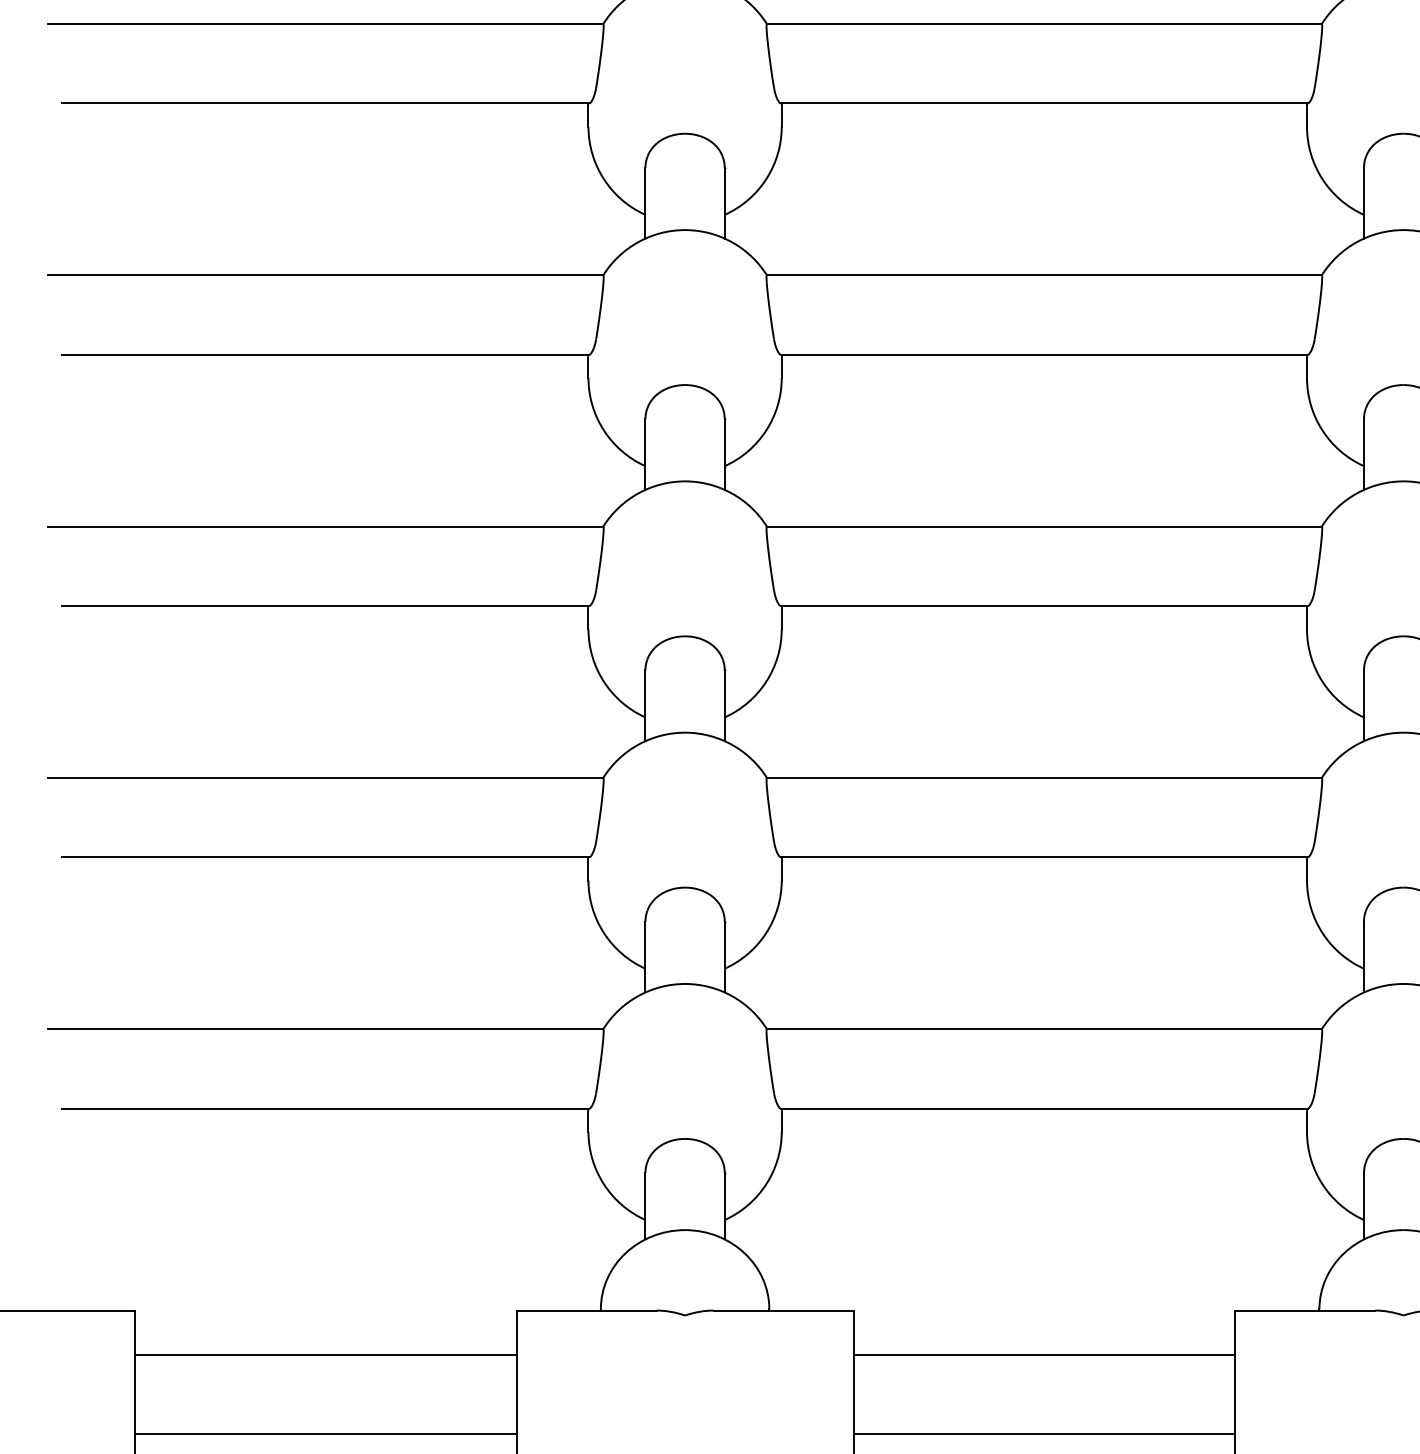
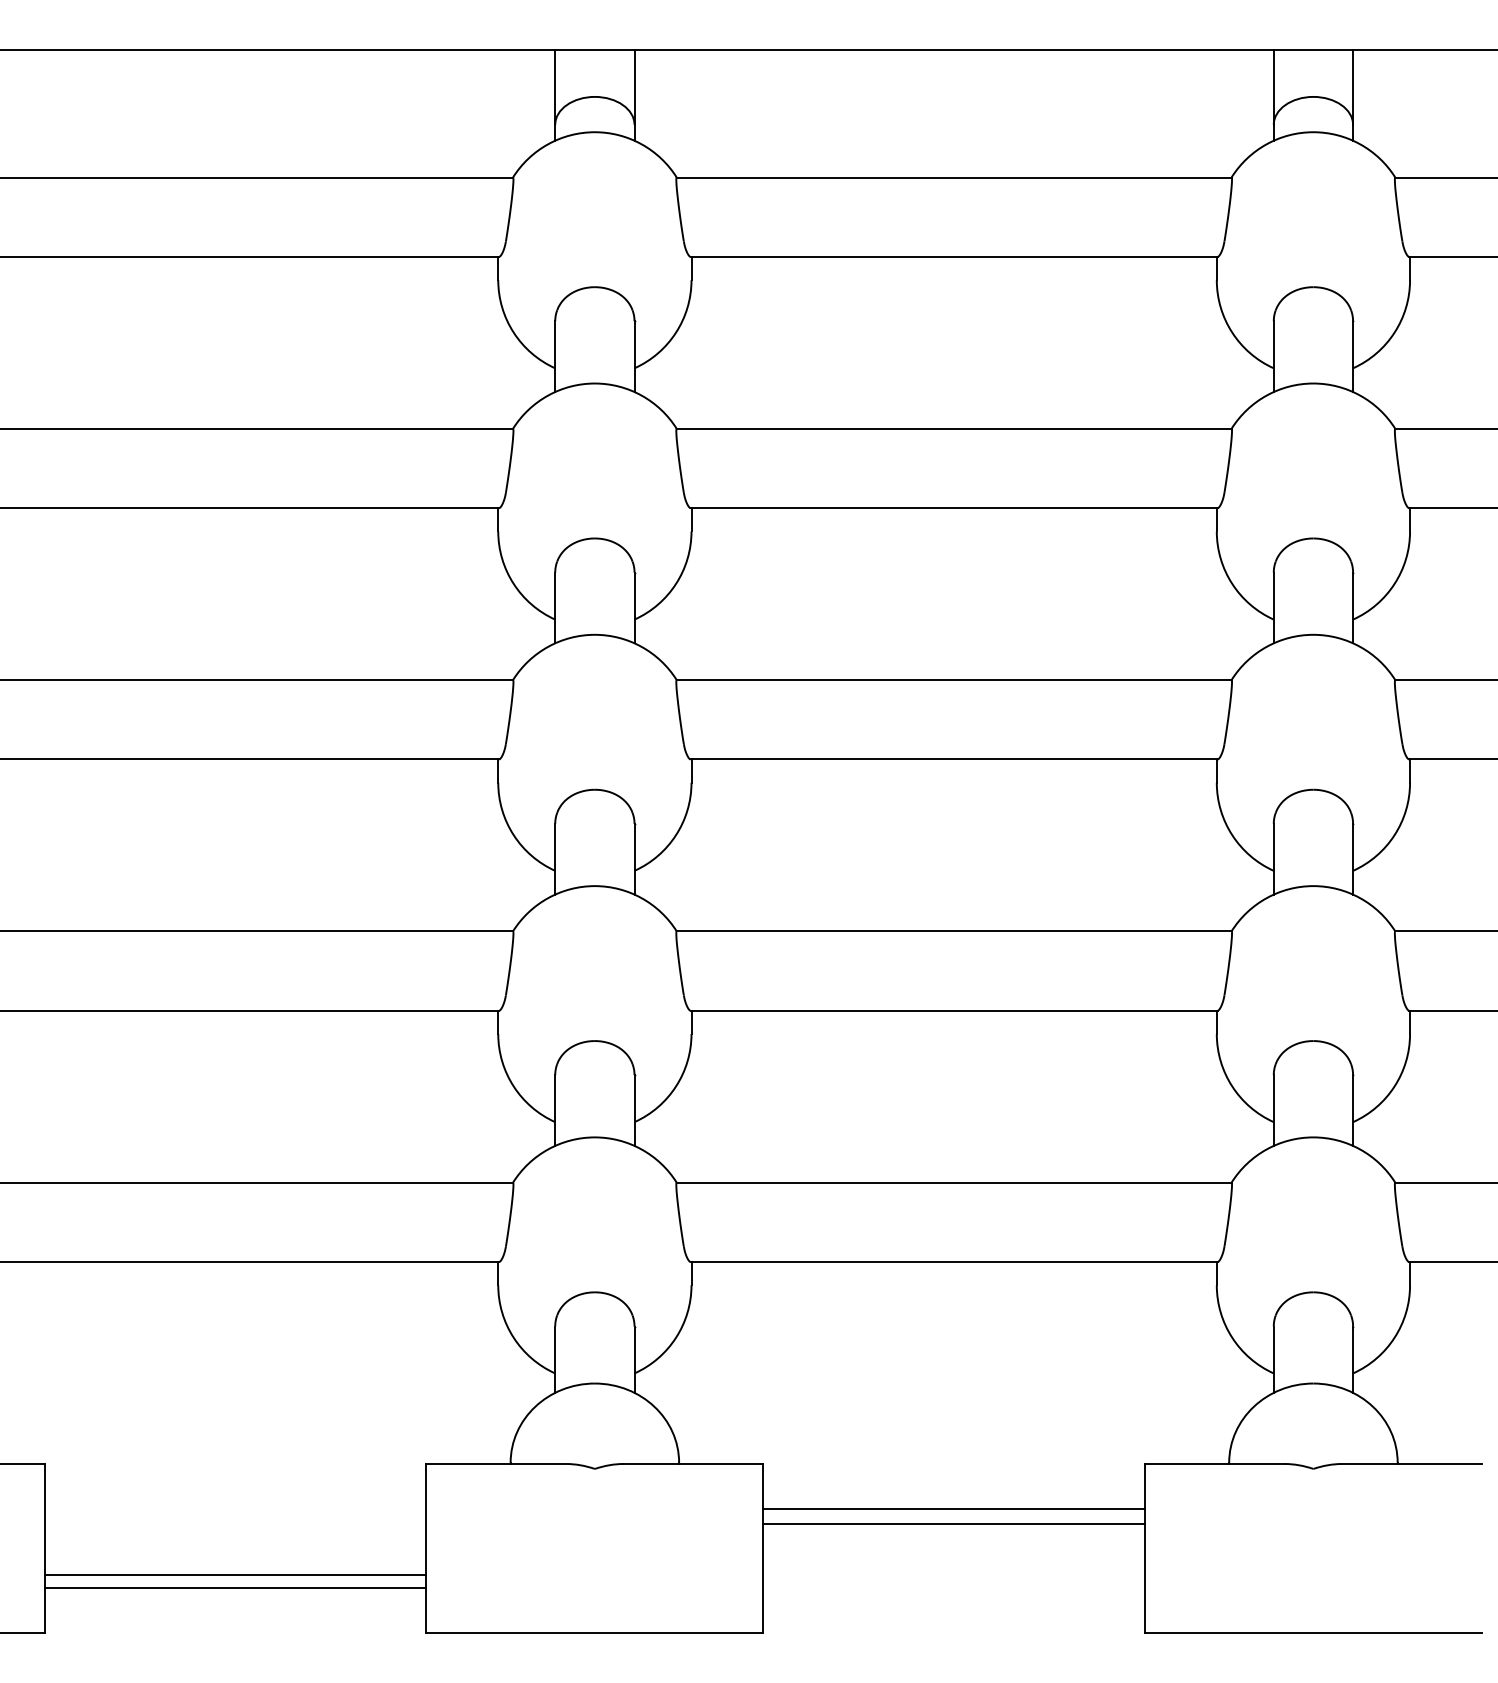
line: (325, 1355) -> (235, 1574), moved
line: (1043, 1434) -> (953, 1523), moved

